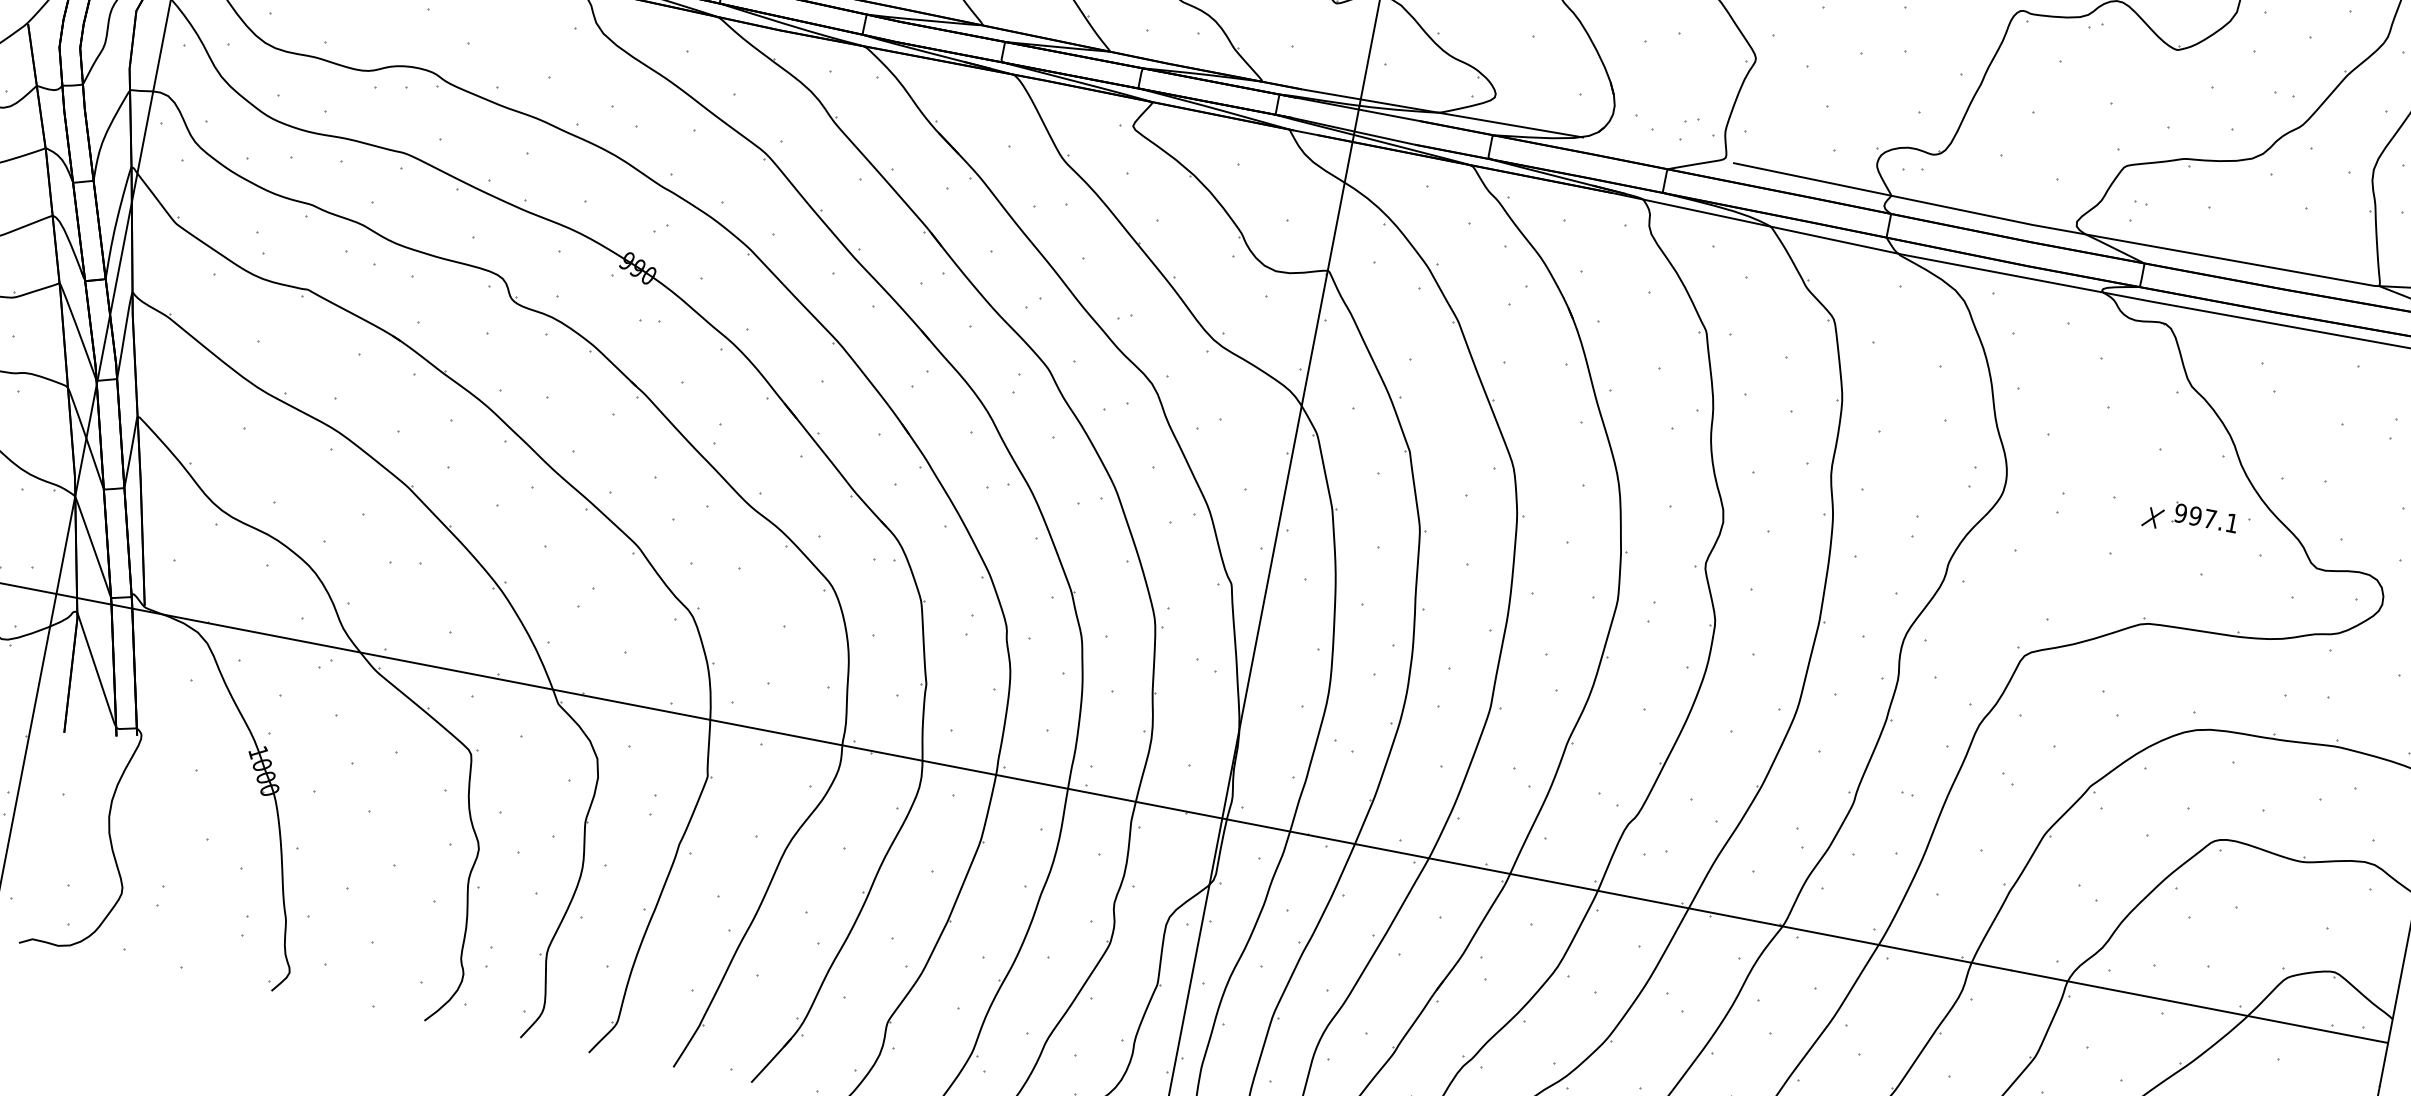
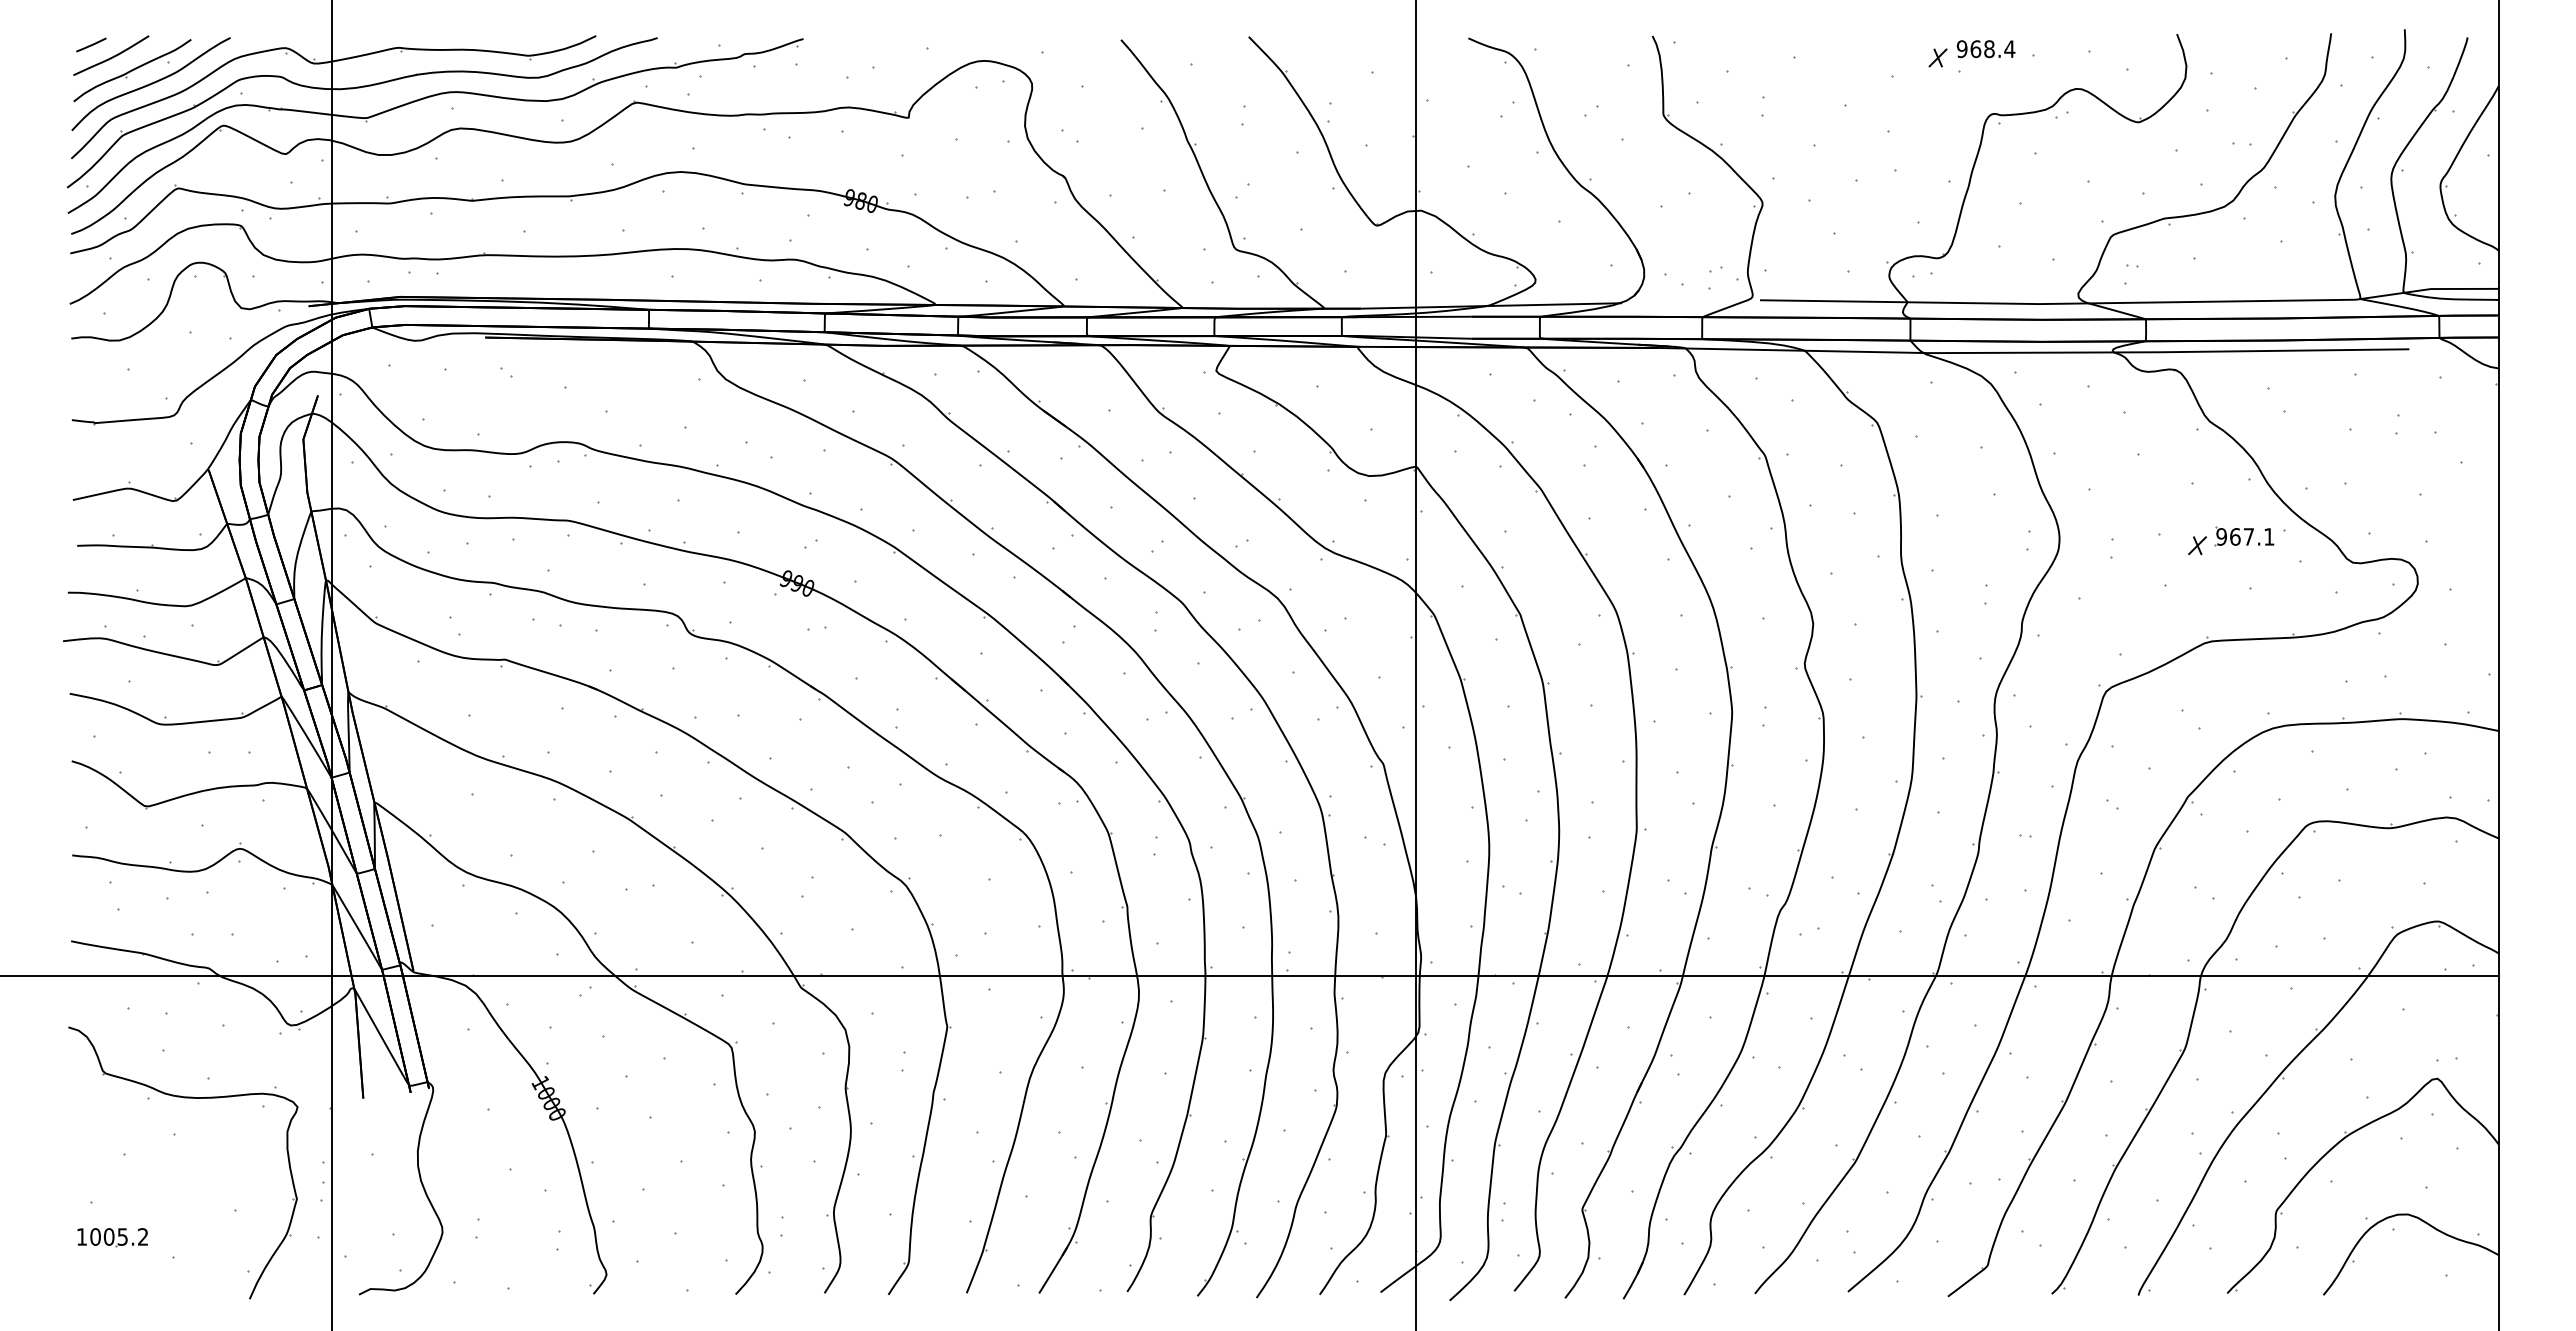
text: (2195, 515) -> (2235, 536), 997.1 -> 967.1

